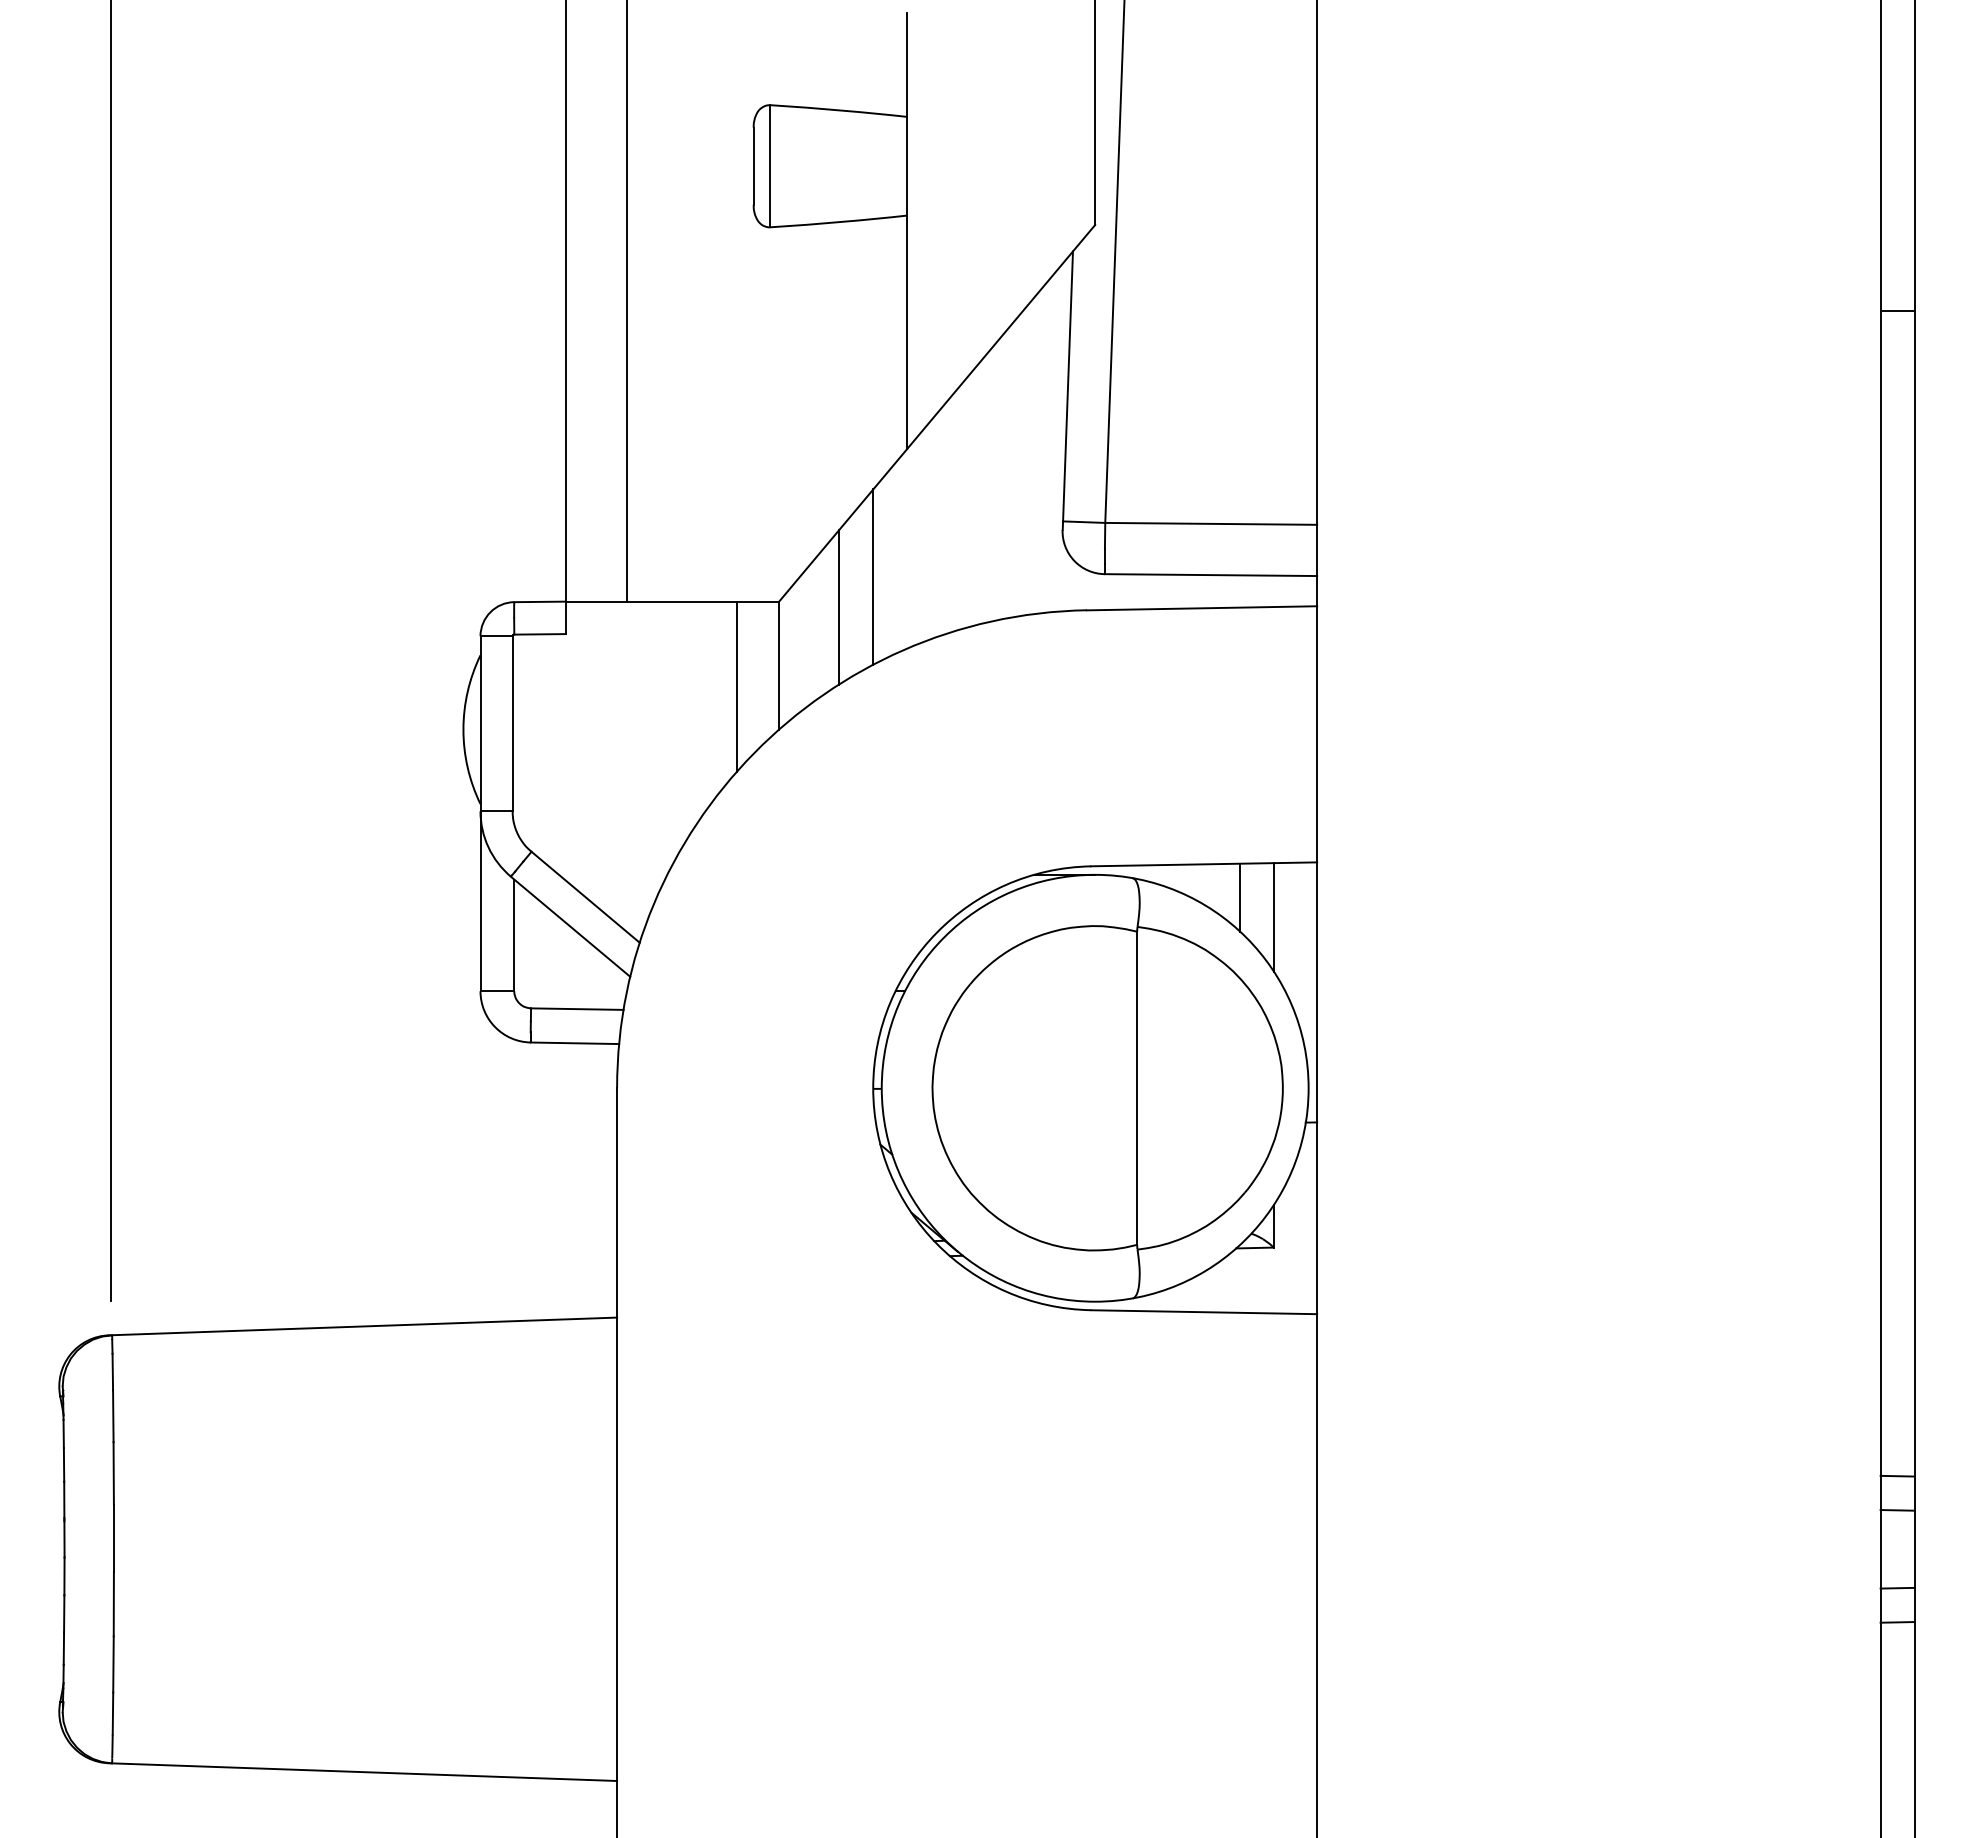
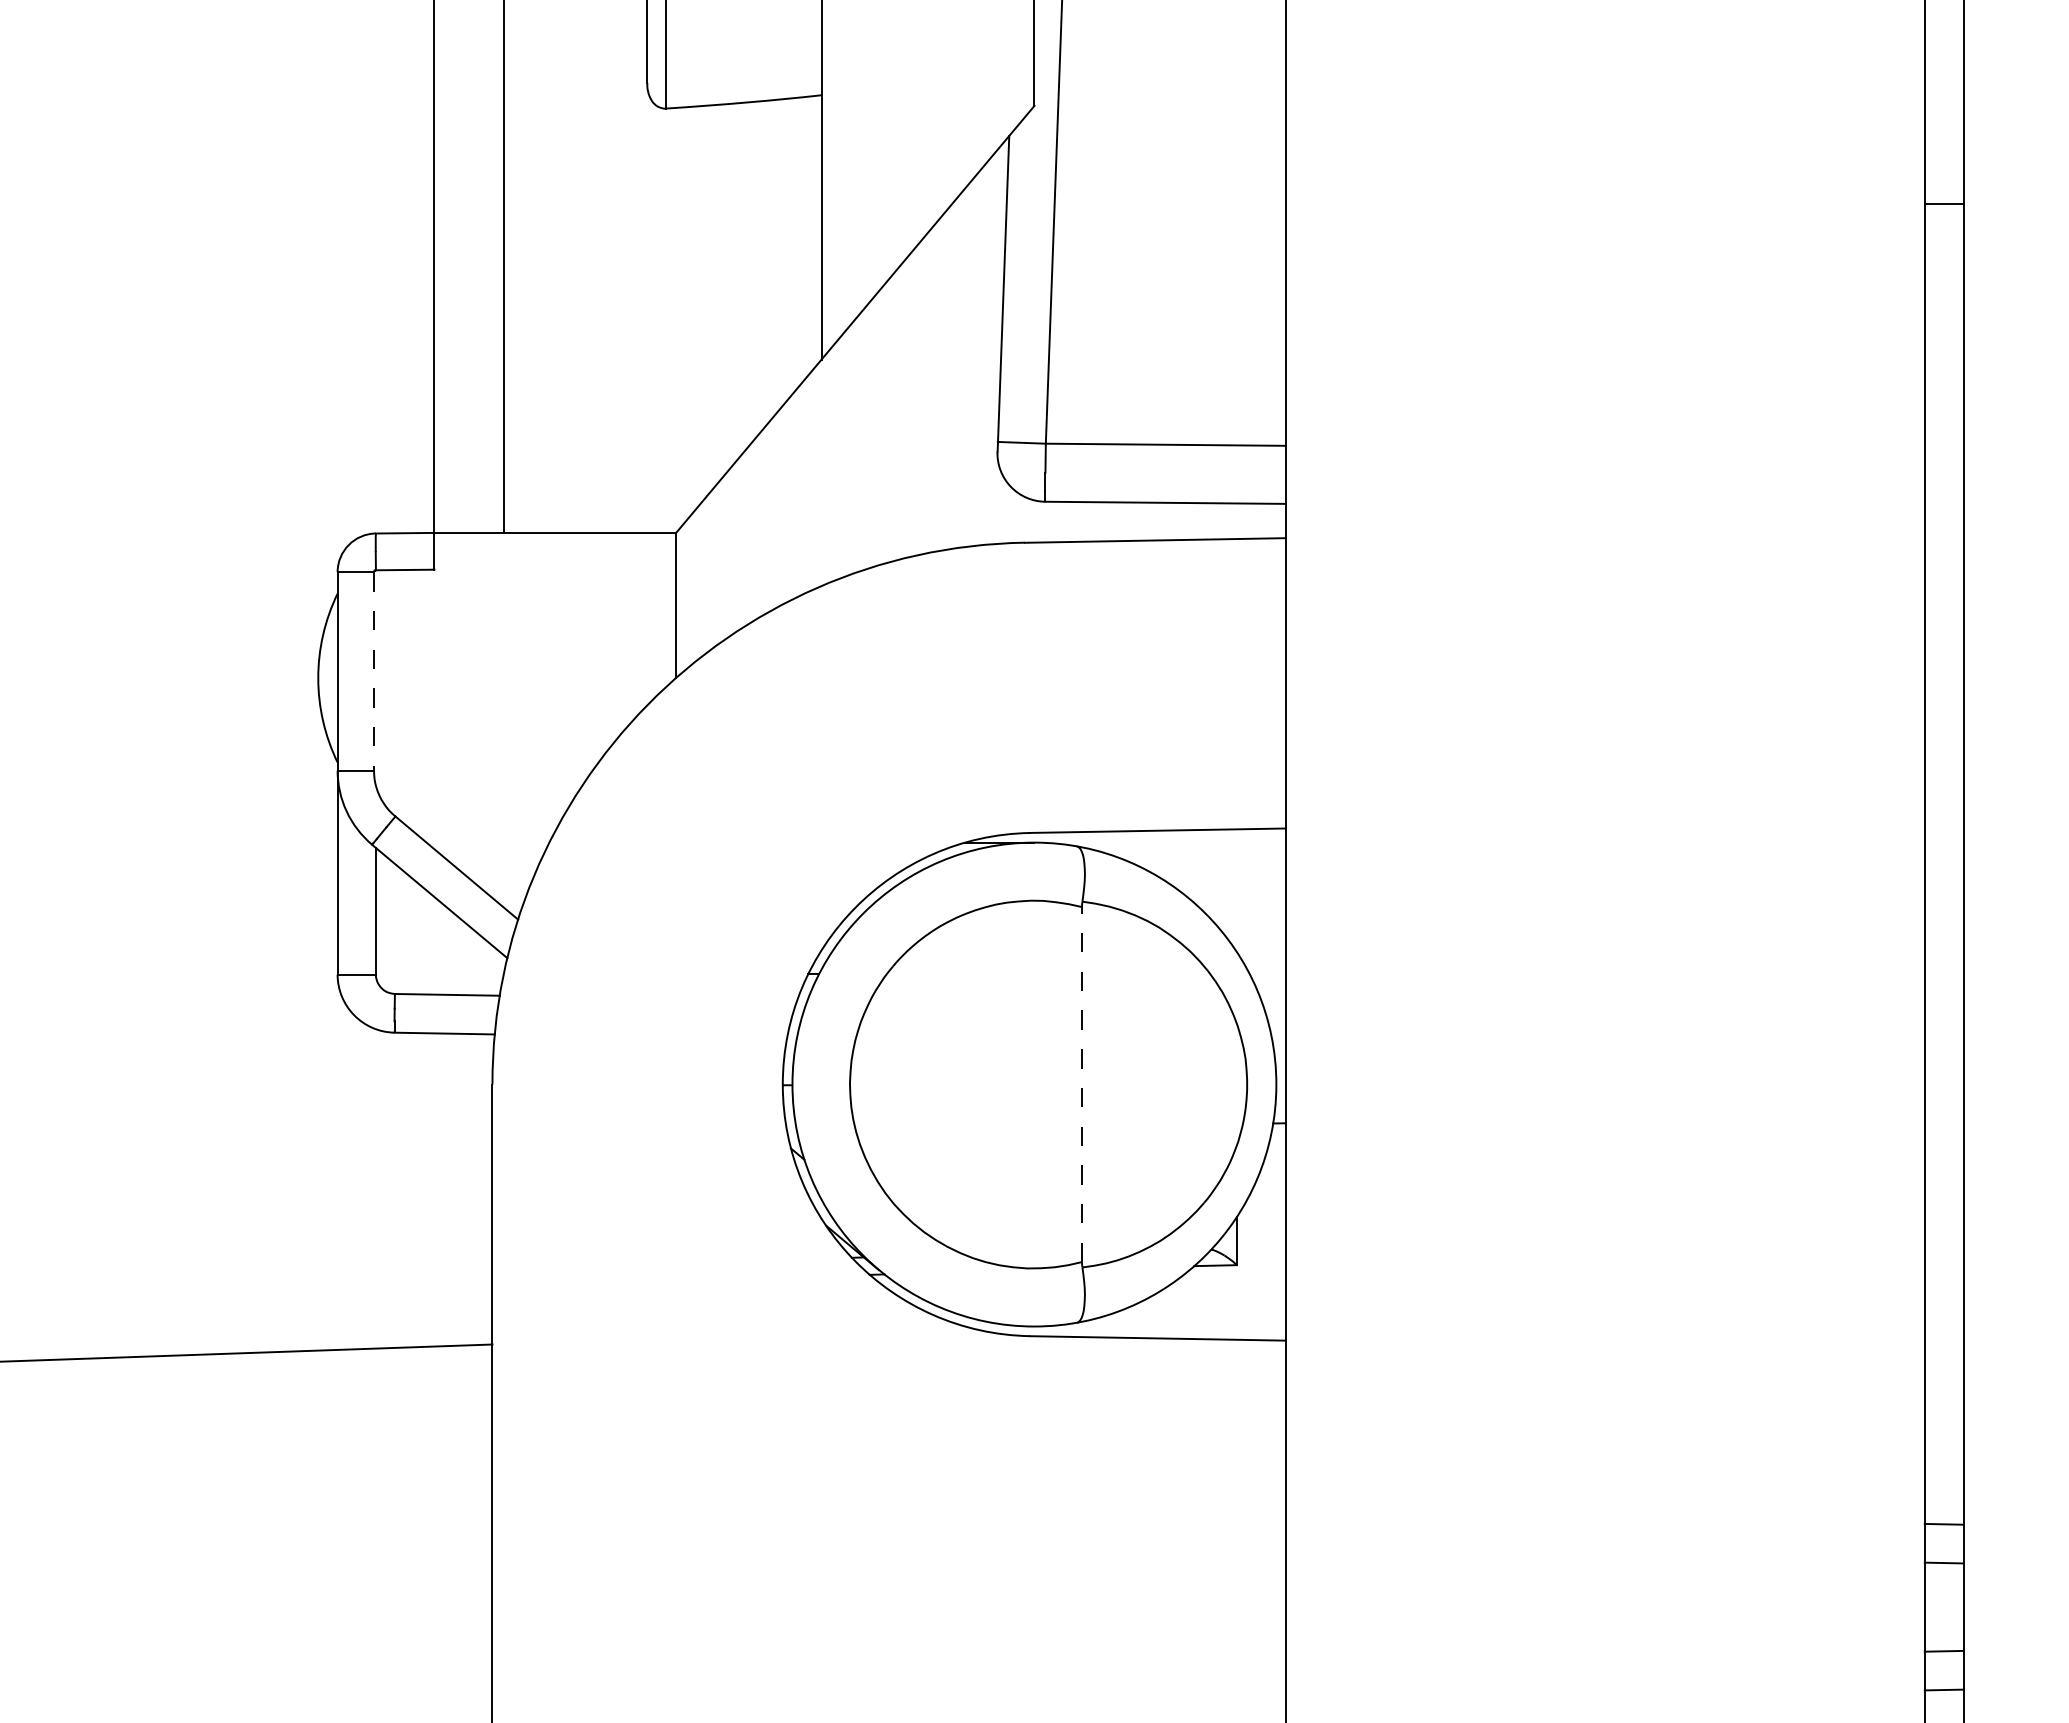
line: (873, 577) -> (783, 505), removed
line: (839, 607) -> (744, 539), removed
line: (736, 686) -> (627, 629), removed
line: (512, 723) -> (373, 671), solid -> dashed
line: (1240, 897) -> (1199, 868), removed
line: (1273, 917) -> (1236, 890), removed
line: (1137, 1088) -> (1082, 1084), solid -> dashed

